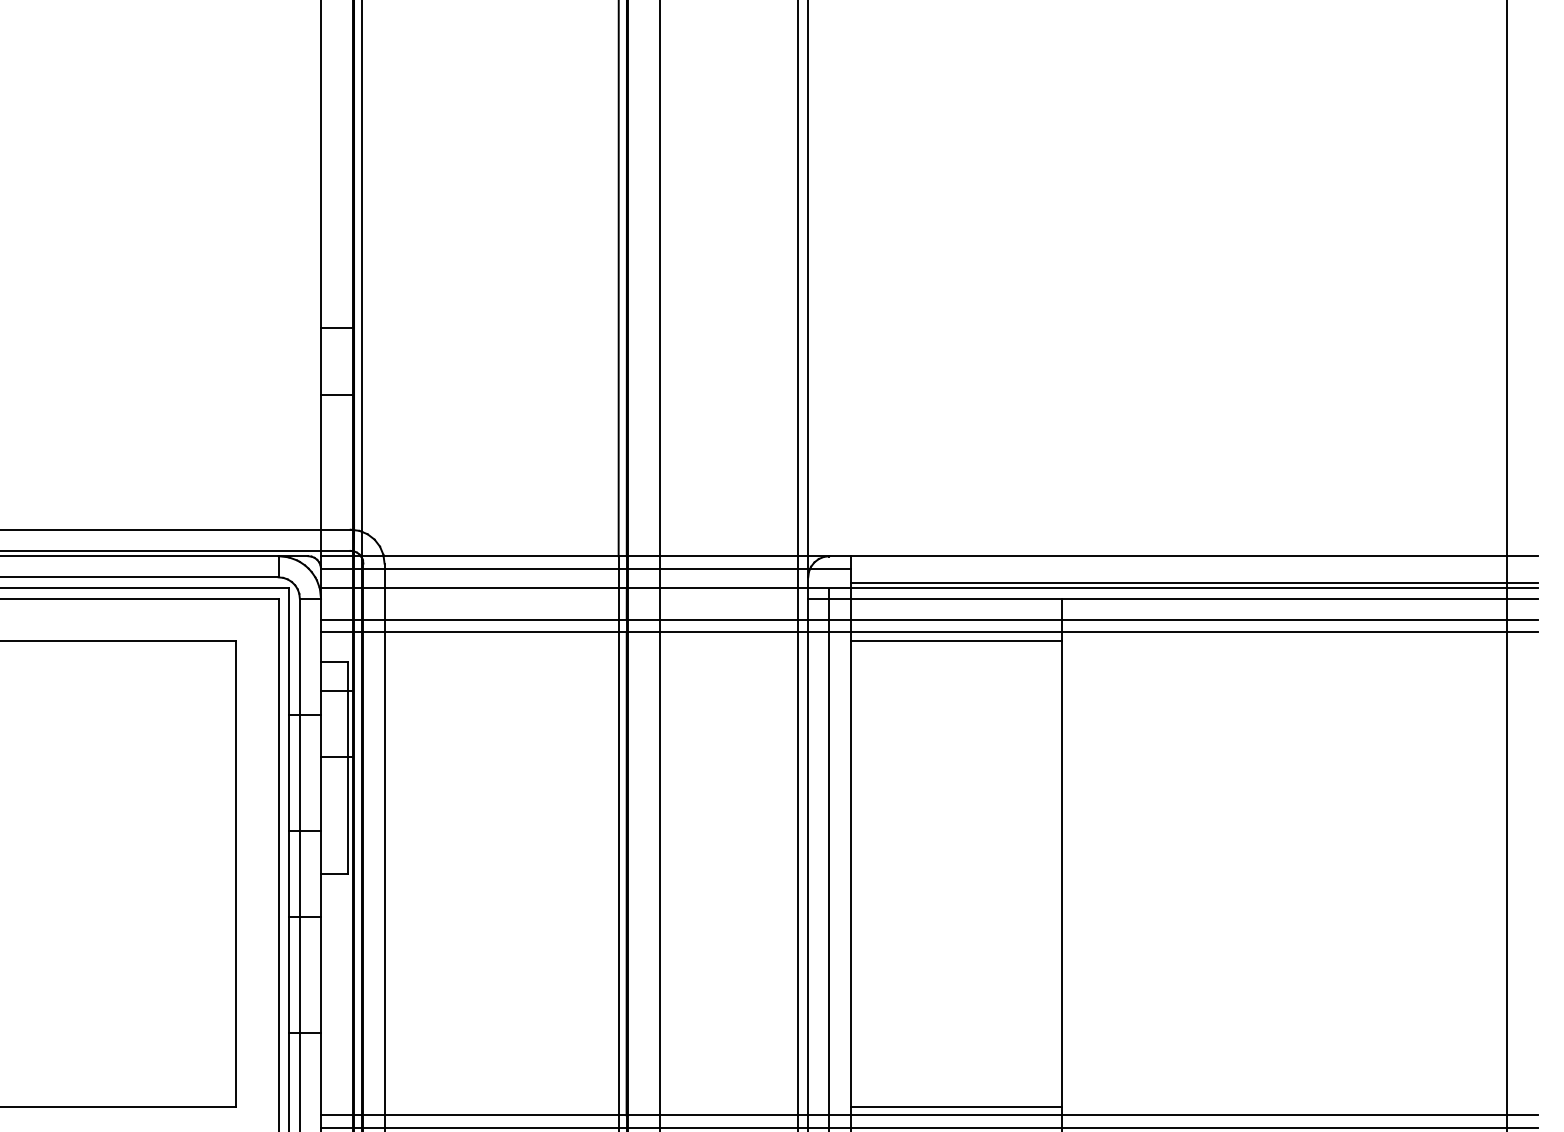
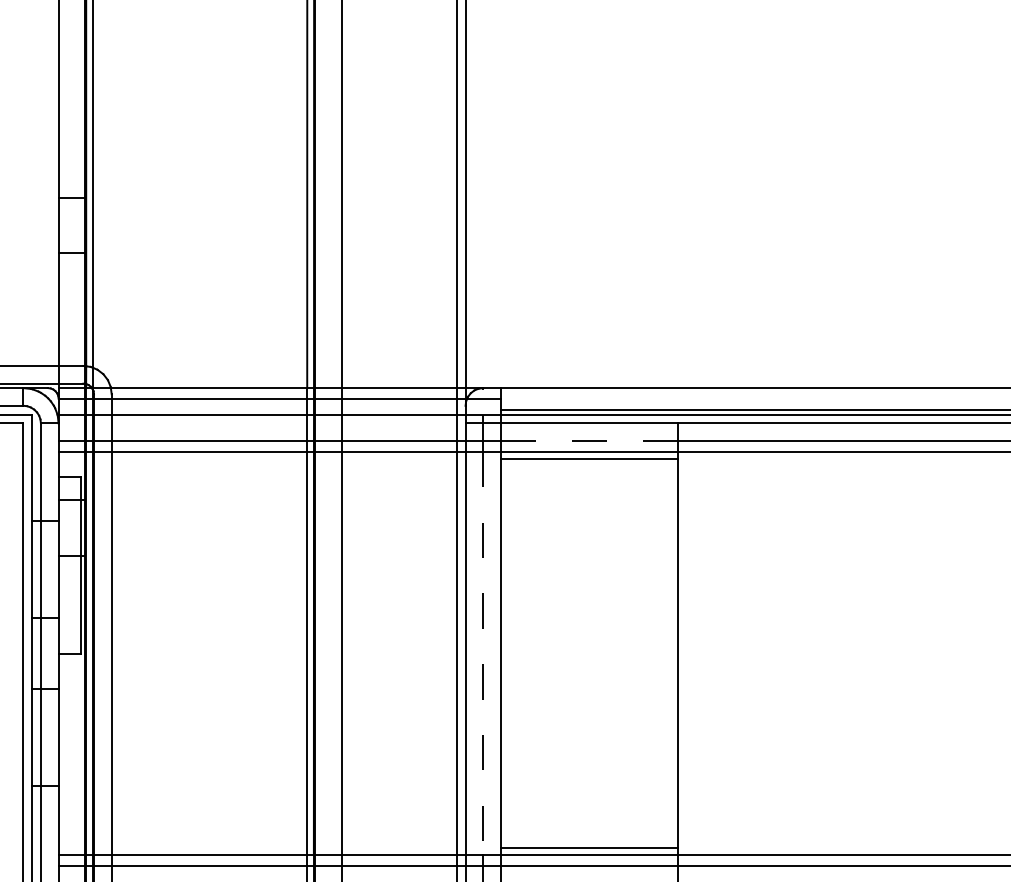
line: (956, 619) -> (589, 440), solid -> dashed
line: (829, 874) -> (483, 653), solid -> dashed

